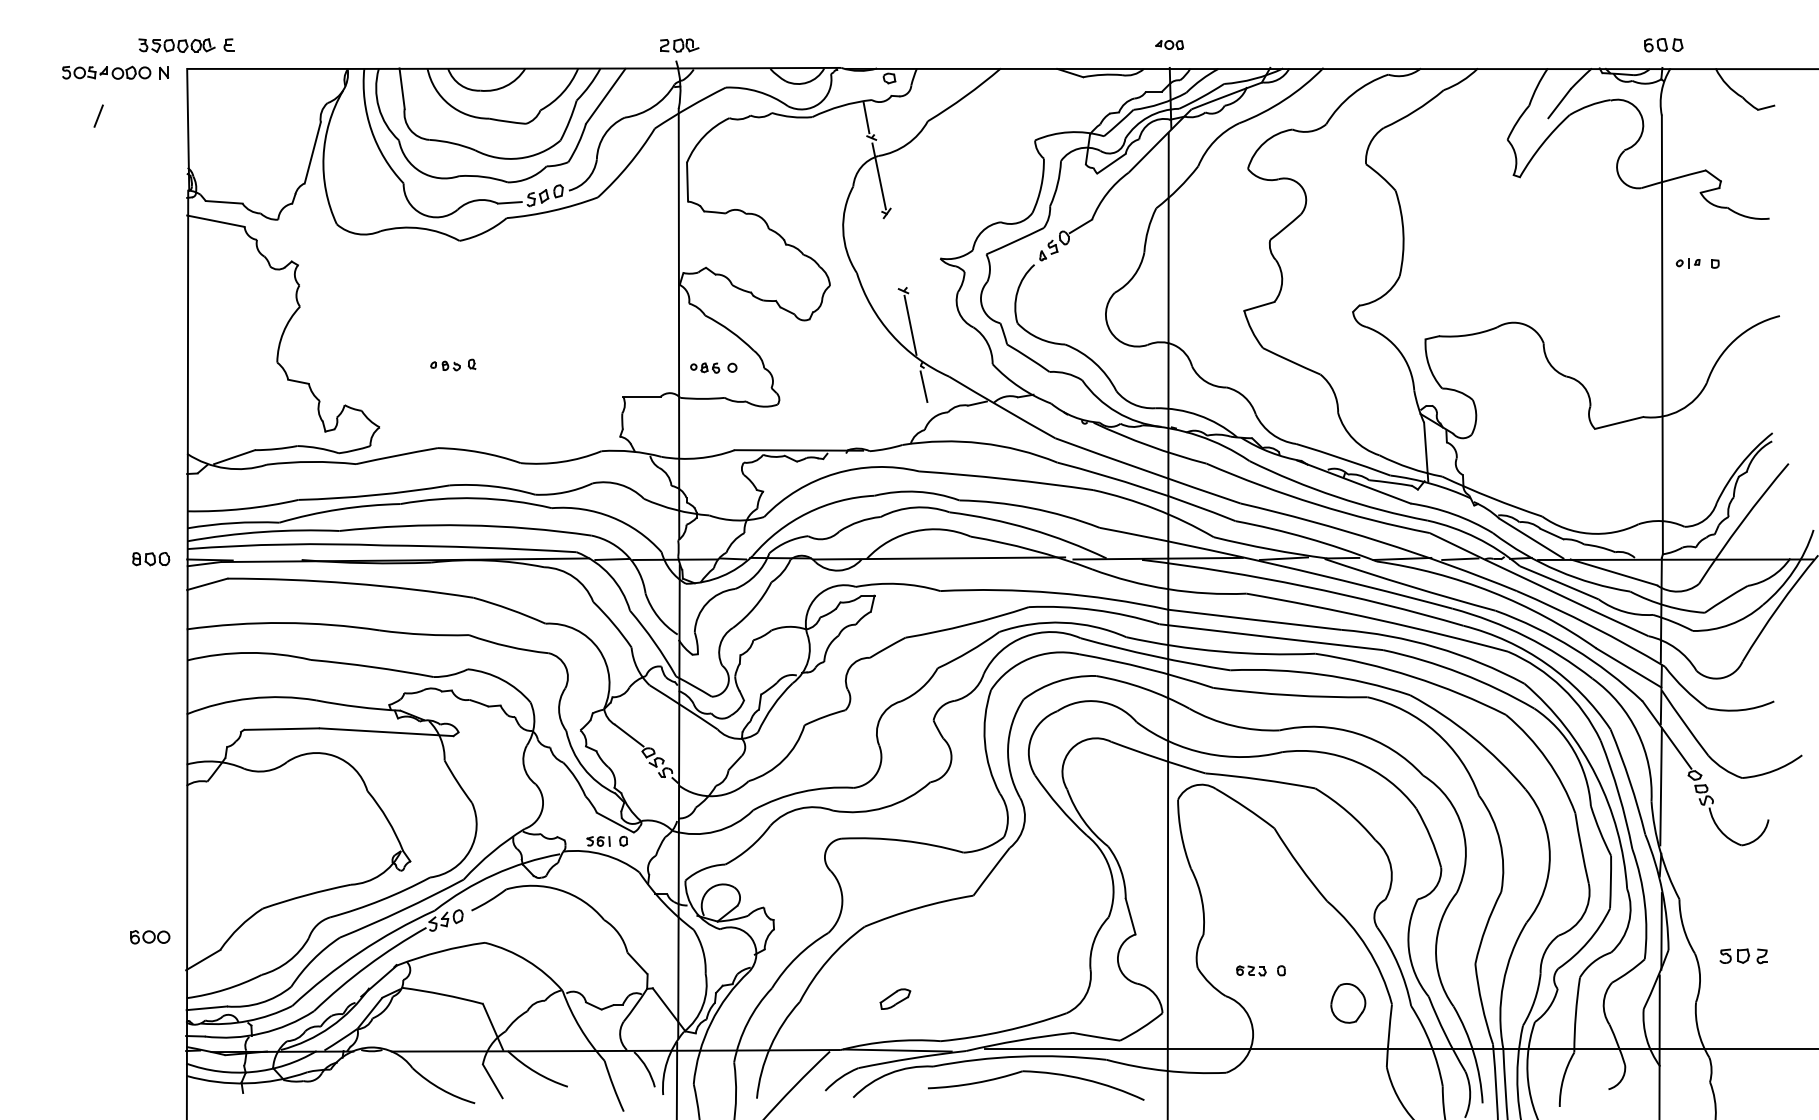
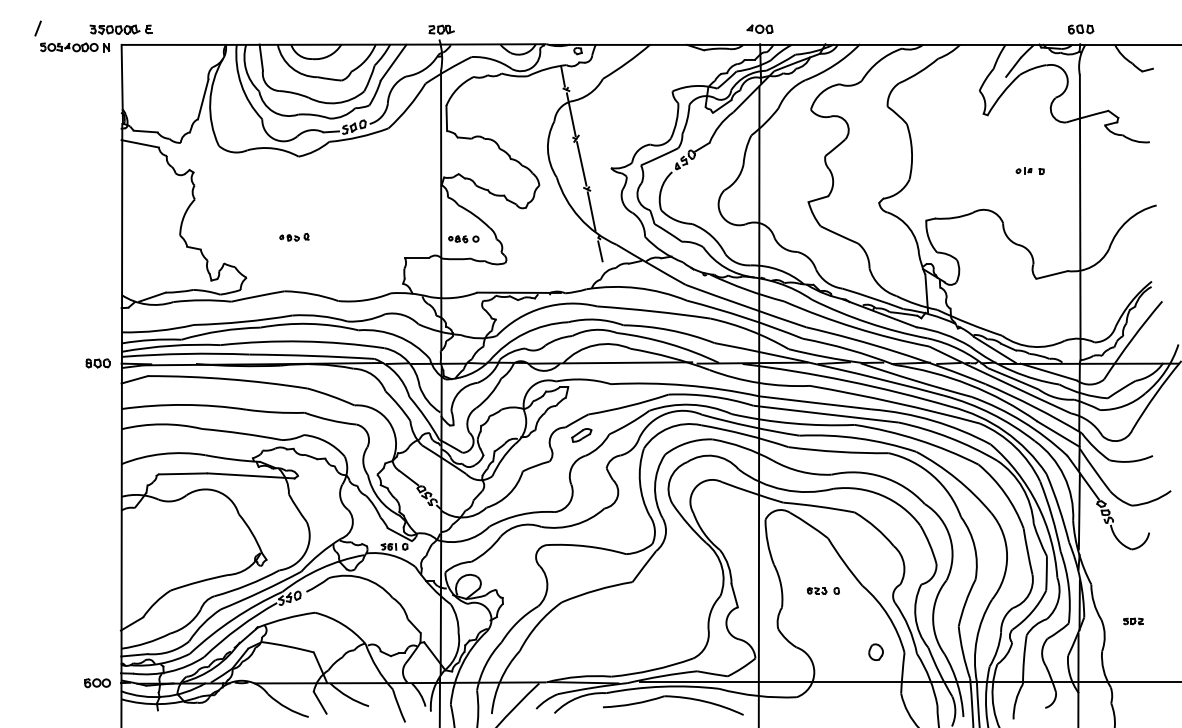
part: (1168, 45) -> (759, 29), size x1.43
line: (97, 116) -> (37, 28), moved
line: (894, 251) -> (581, 163), added
part: (1696, 262) -> (1029, 170), moved
part: (150, 937) -> (97, 683), moved
part: (1744, 956) -> (1133, 621), size x0.62
part: (1259, 970) -> (822, 590), moved
part: (894, 999) -> (581, 435), moved
part: (1347, 1003) -> (875, 652), size x0.62

